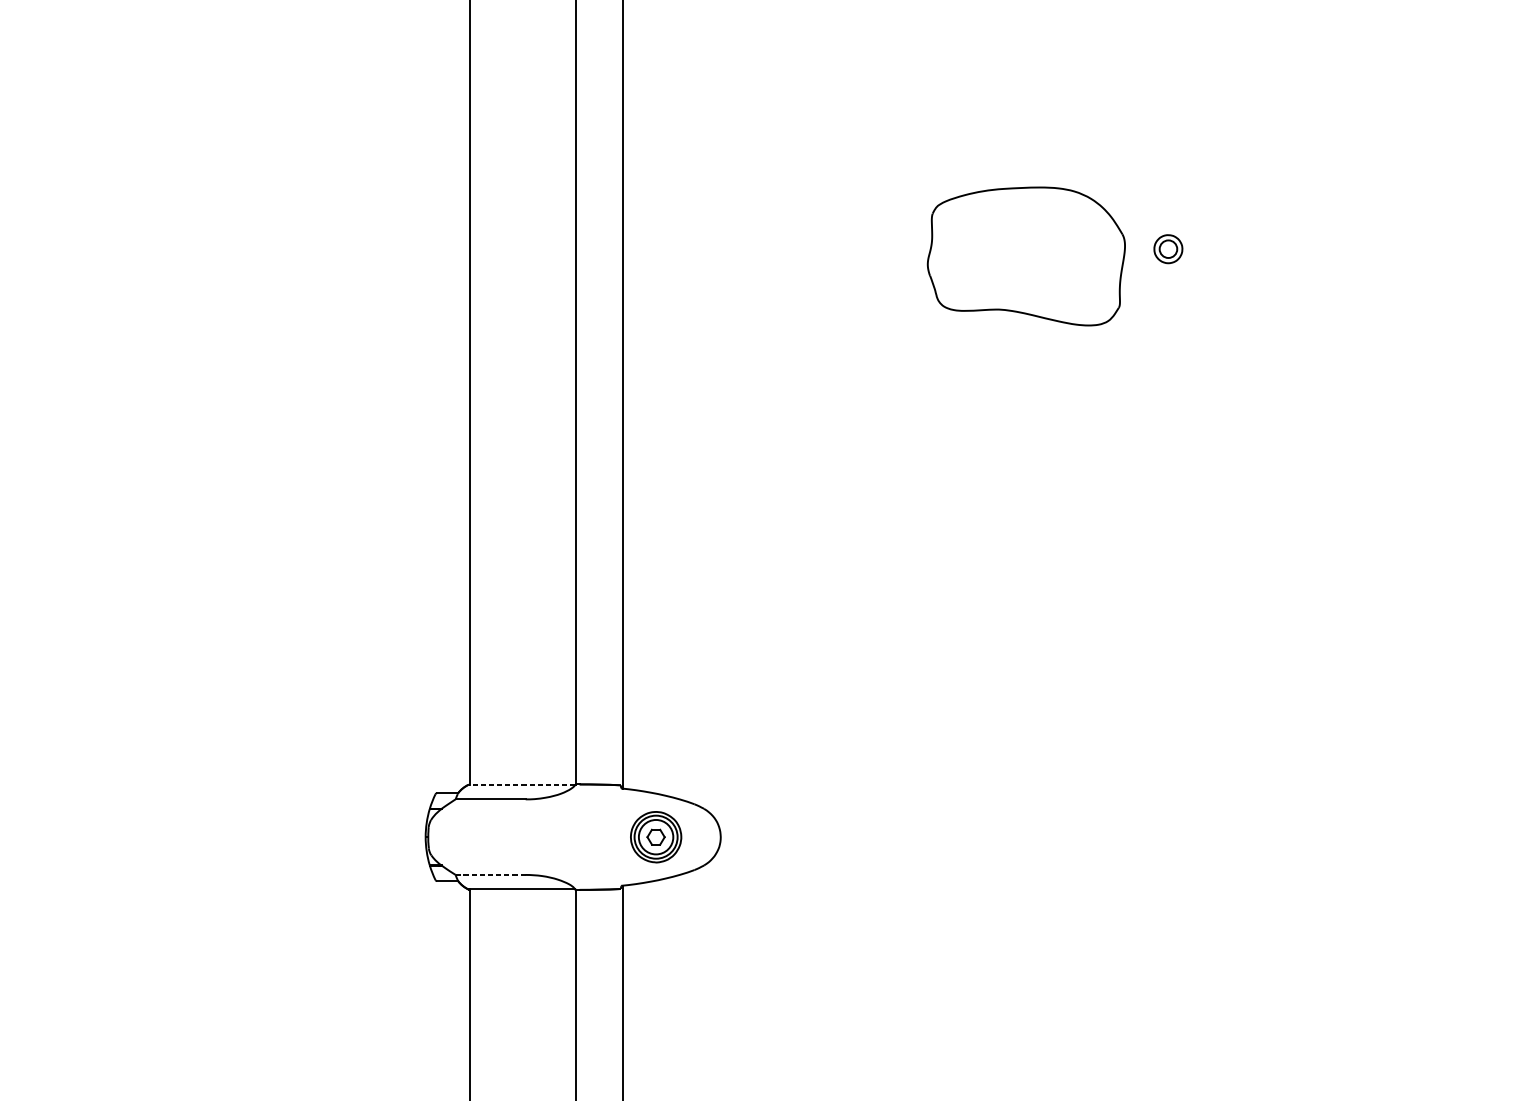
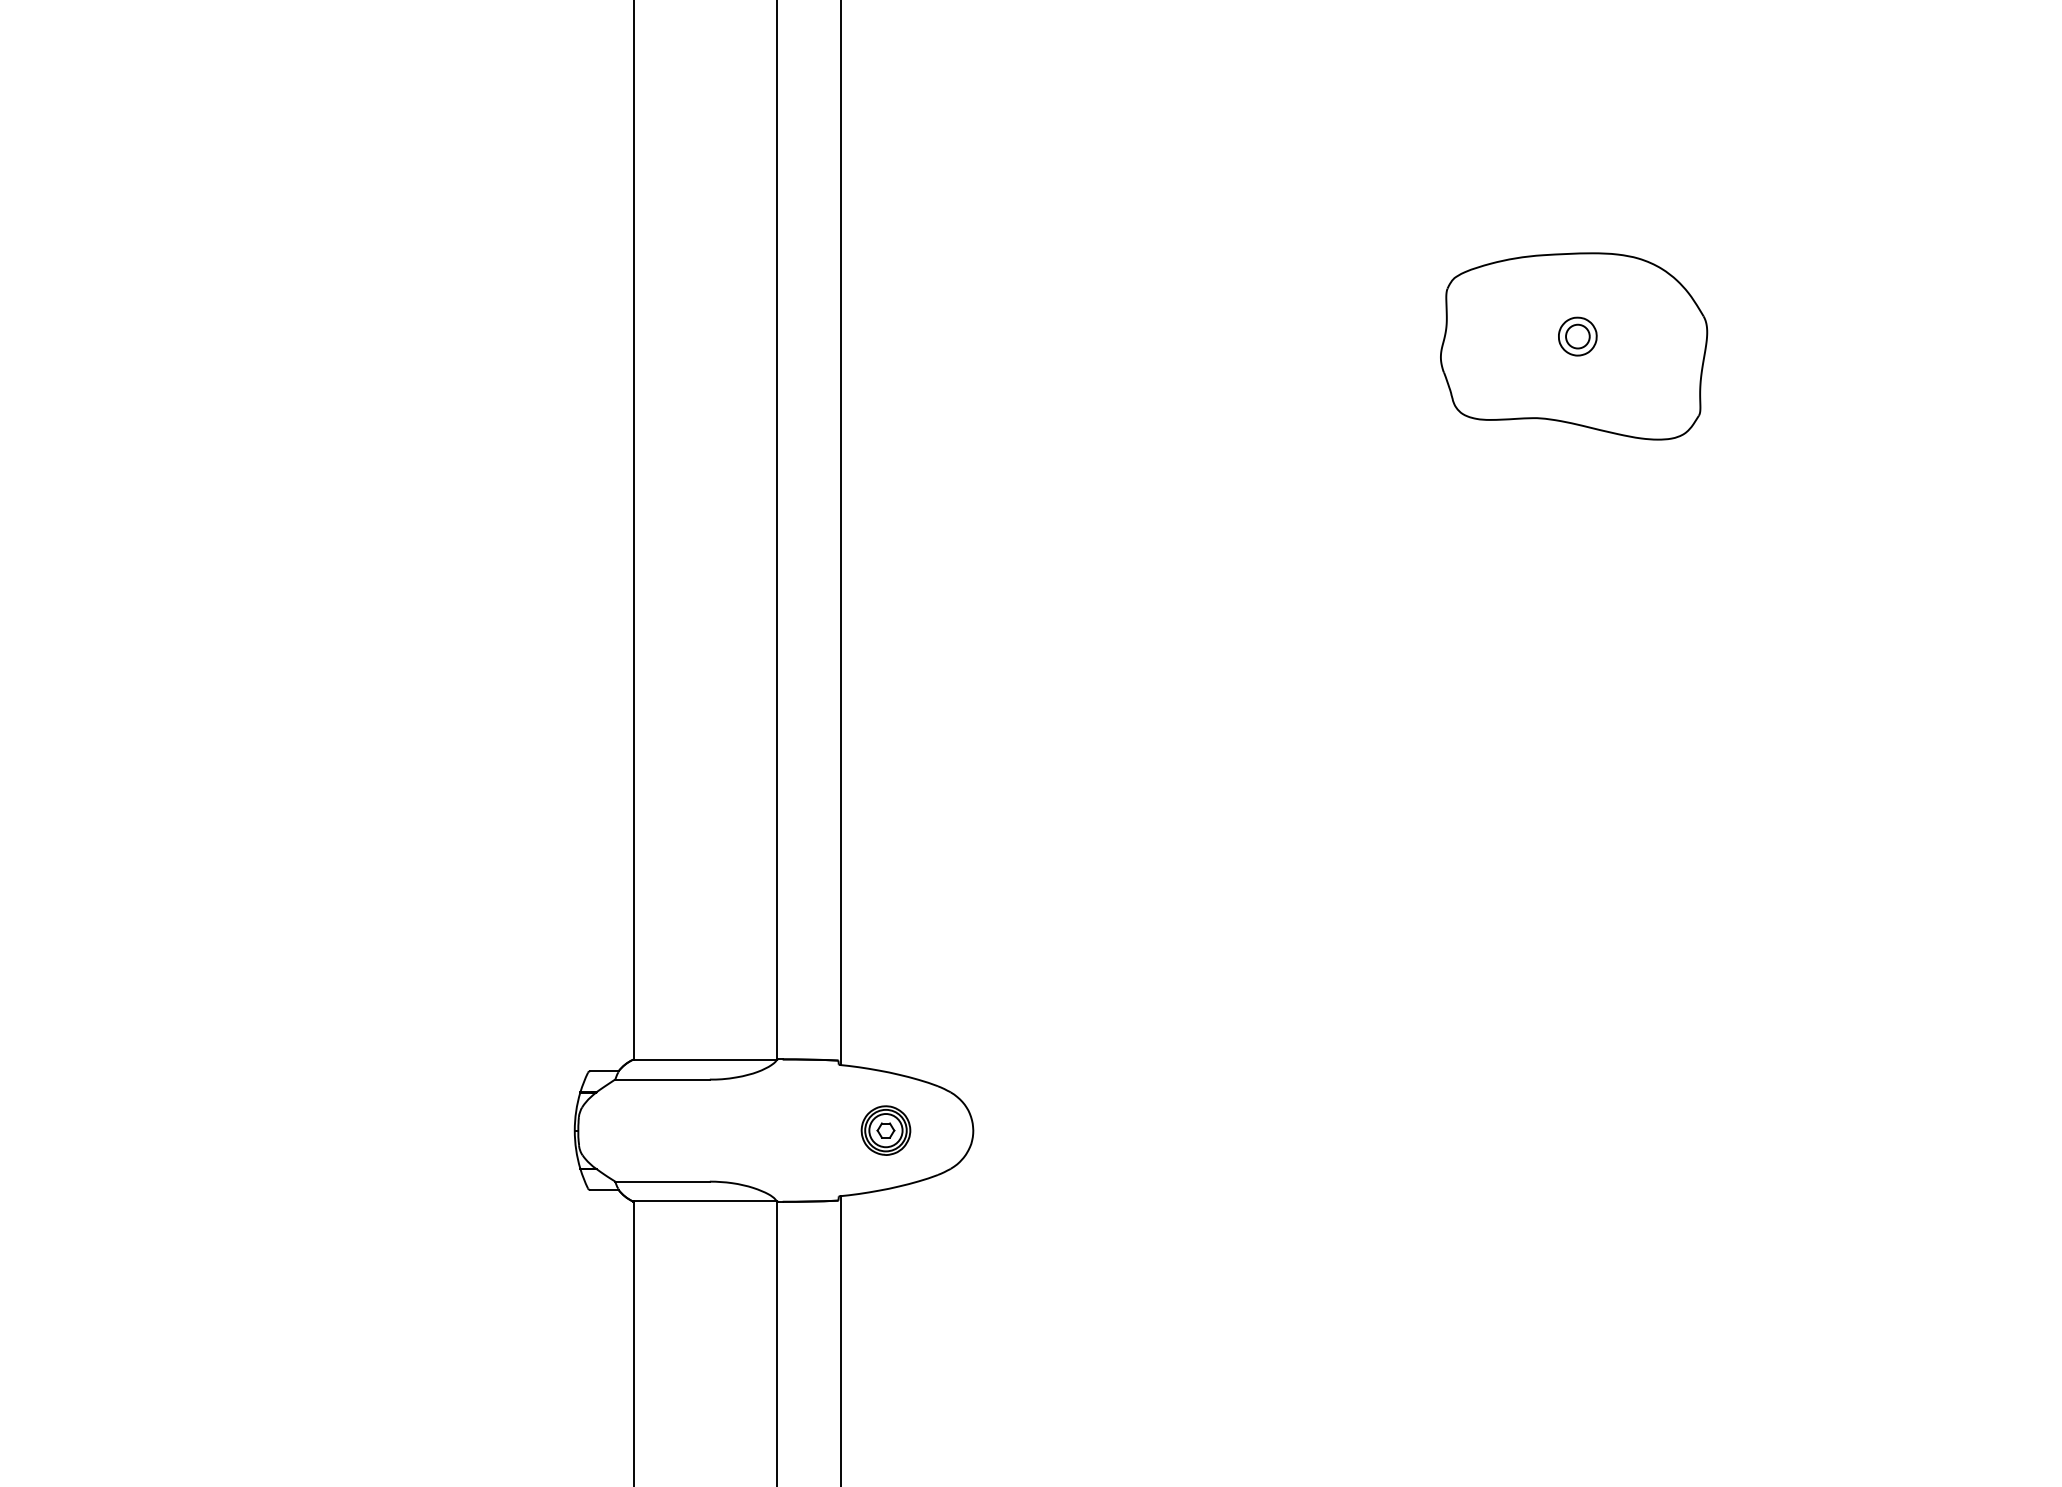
part: (1026, 256) -> (1574, 346), moved
line: (522, 784) -> (705, 1059), dashed -> solid
part: (655, 837) -> (885, 1130), size x0.71
line: (490, 874) -> (662, 1181), dashed -> solid

